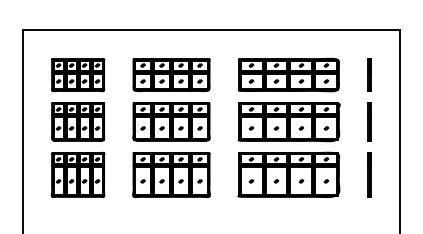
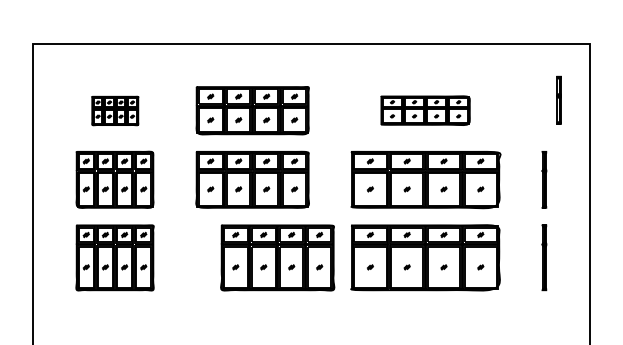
part: (288, 74) -> (424, 109), size x0.6
line: (369, 74) -> (558, 99), moved
part: (78, 75) -> (115, 111), size x0.6
part: (171, 175) -> (277, 258), moved

